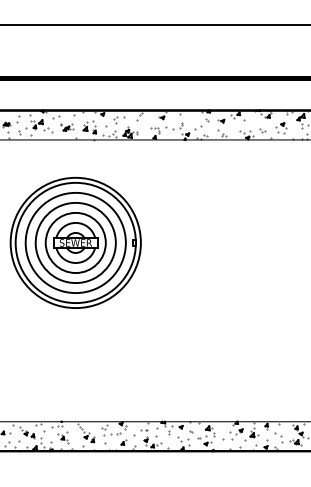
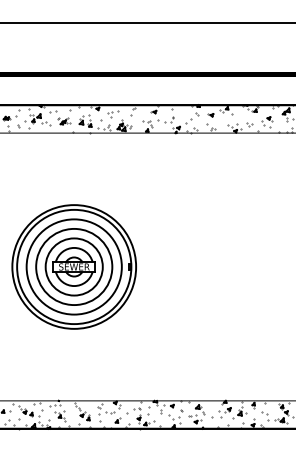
part: (74, 242) -> (73, 266), moved

